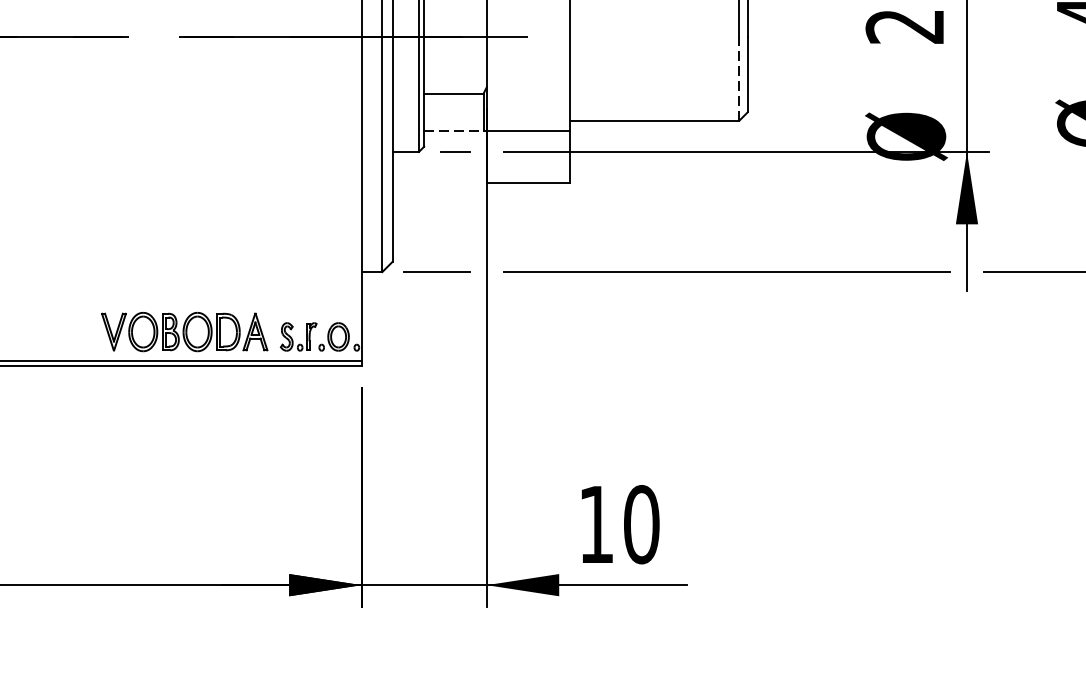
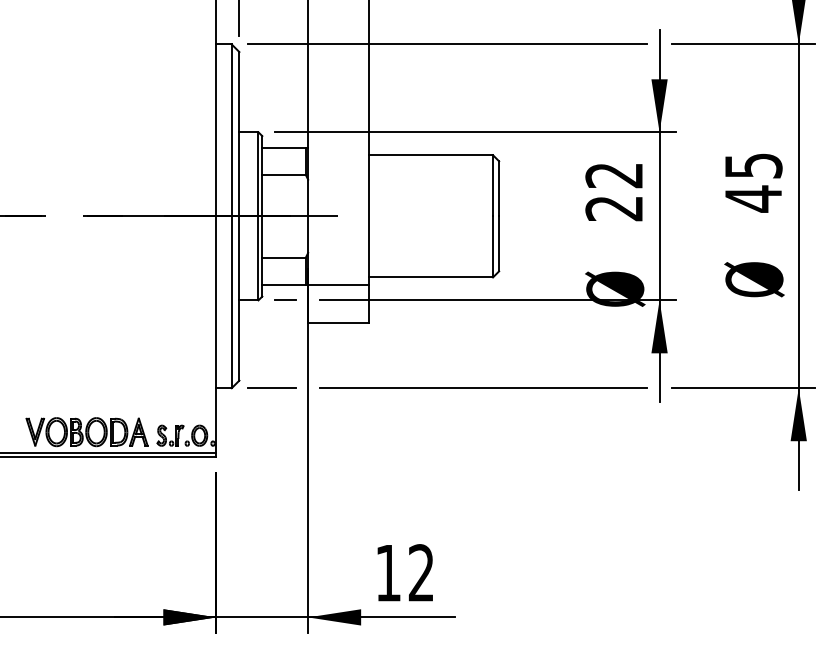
line: (740, 78) -> (493, 246), dashed -> solid
line: (454, 131) -> (284, 285), dashed -> solid
text: (641, 525) -> (421, 573), 10 -> 12

